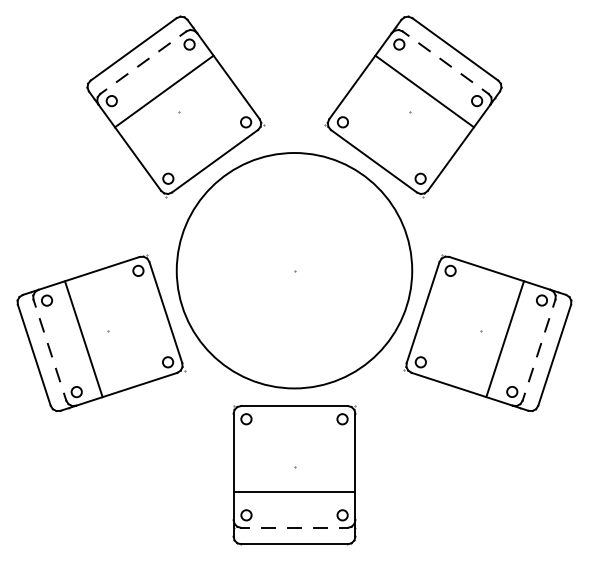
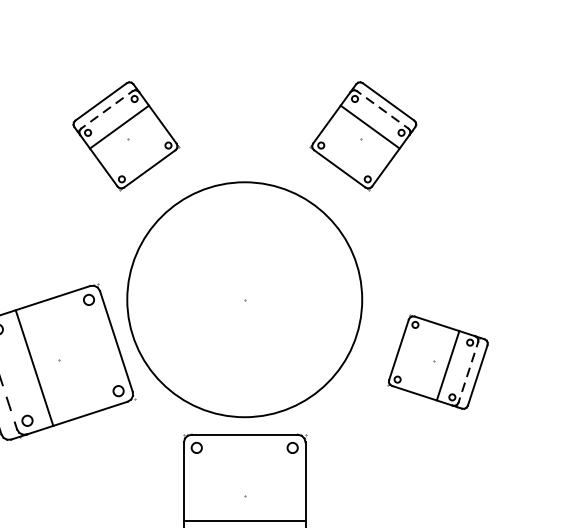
part: (175, 106) -> (126, 135), size x0.6
part: (413, 106) -> (363, 135), size x0.6
part: (487, 333) -> (437, 362), size x0.6

